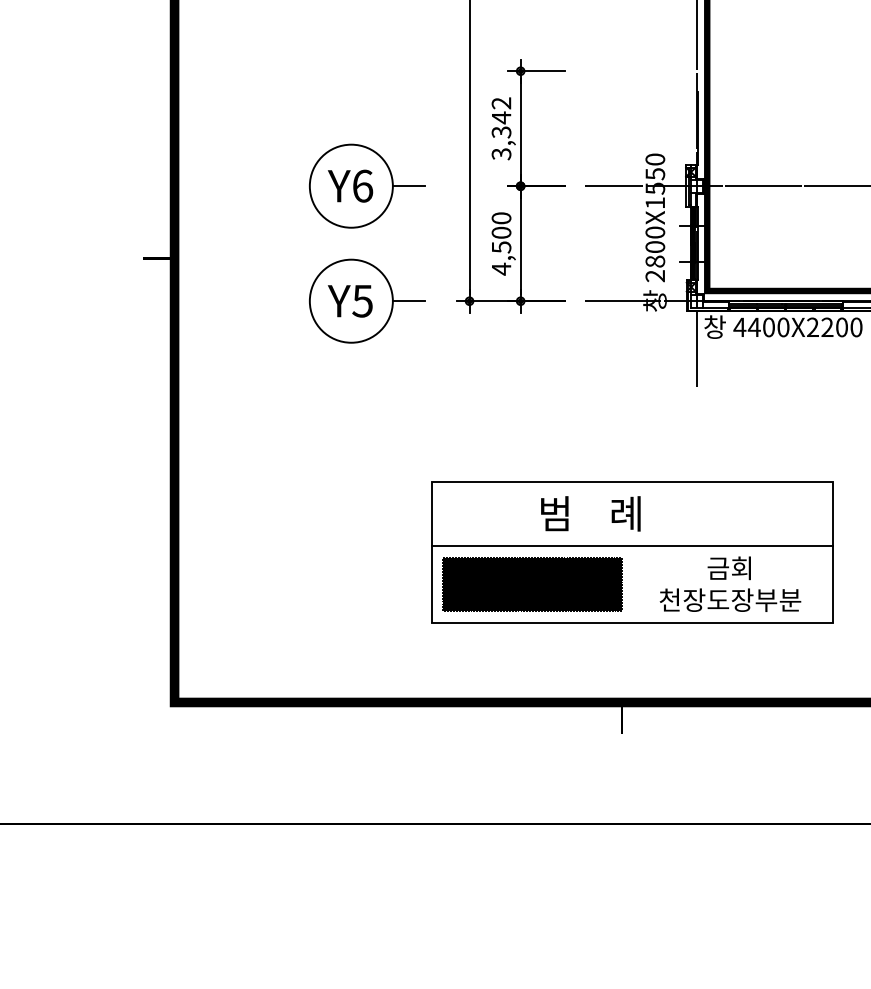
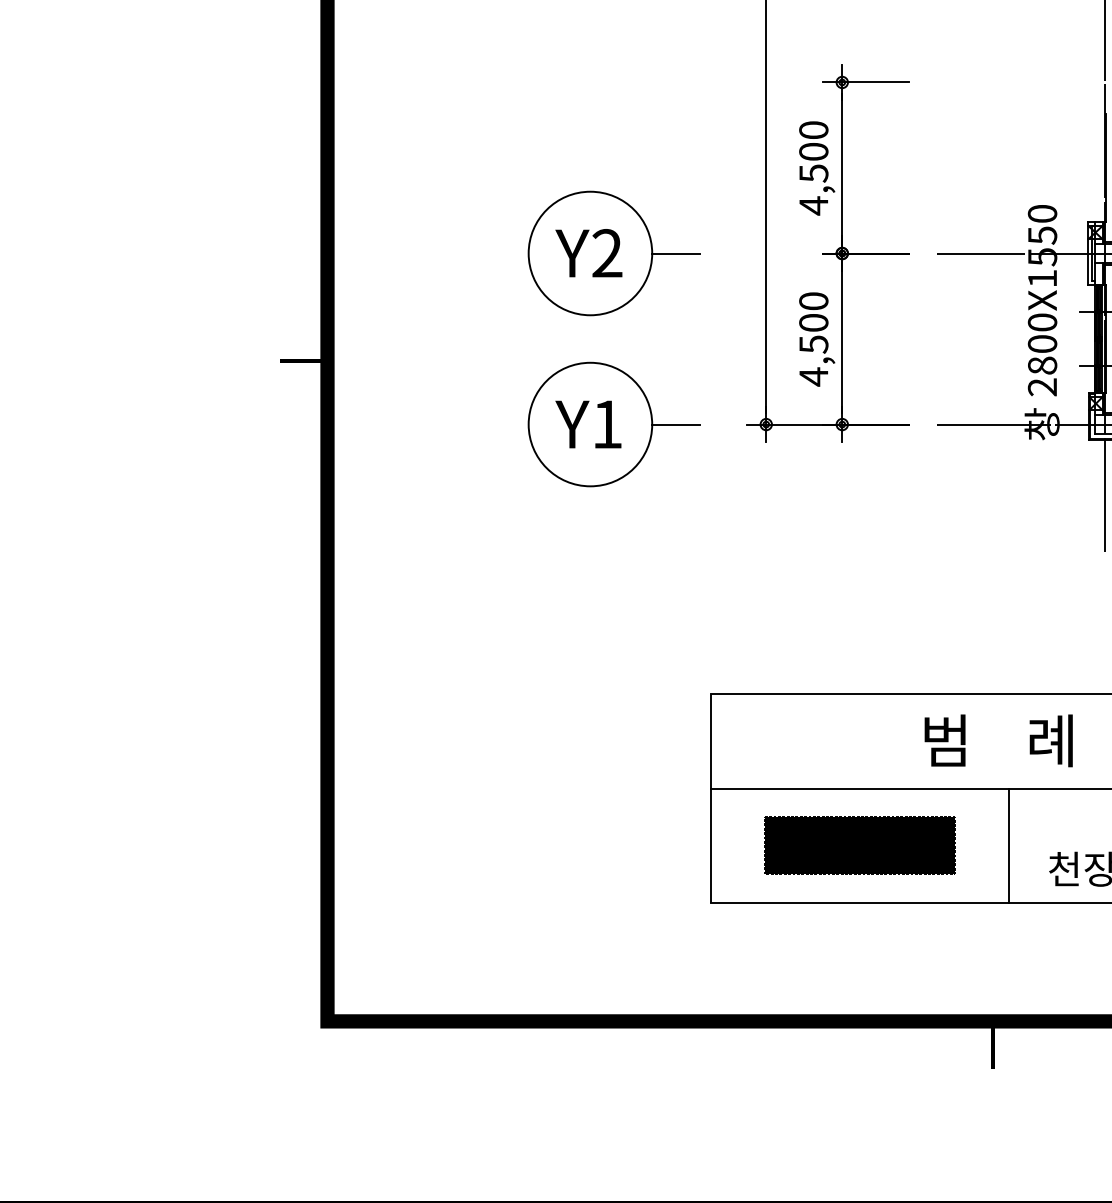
text: (501, 128) -> (813, 167), 3,342 -> 4,500
text: (362, 185) -> (607, 252), Y6 -> Y2
text: (362, 301) -> (607, 424), Y5 -> Y1
text: (590, 513) -> (998, 740), moved
part: (532, 584) -> (859, 845), size x0.71
line: (632, 584) -> (1008, 845), added

